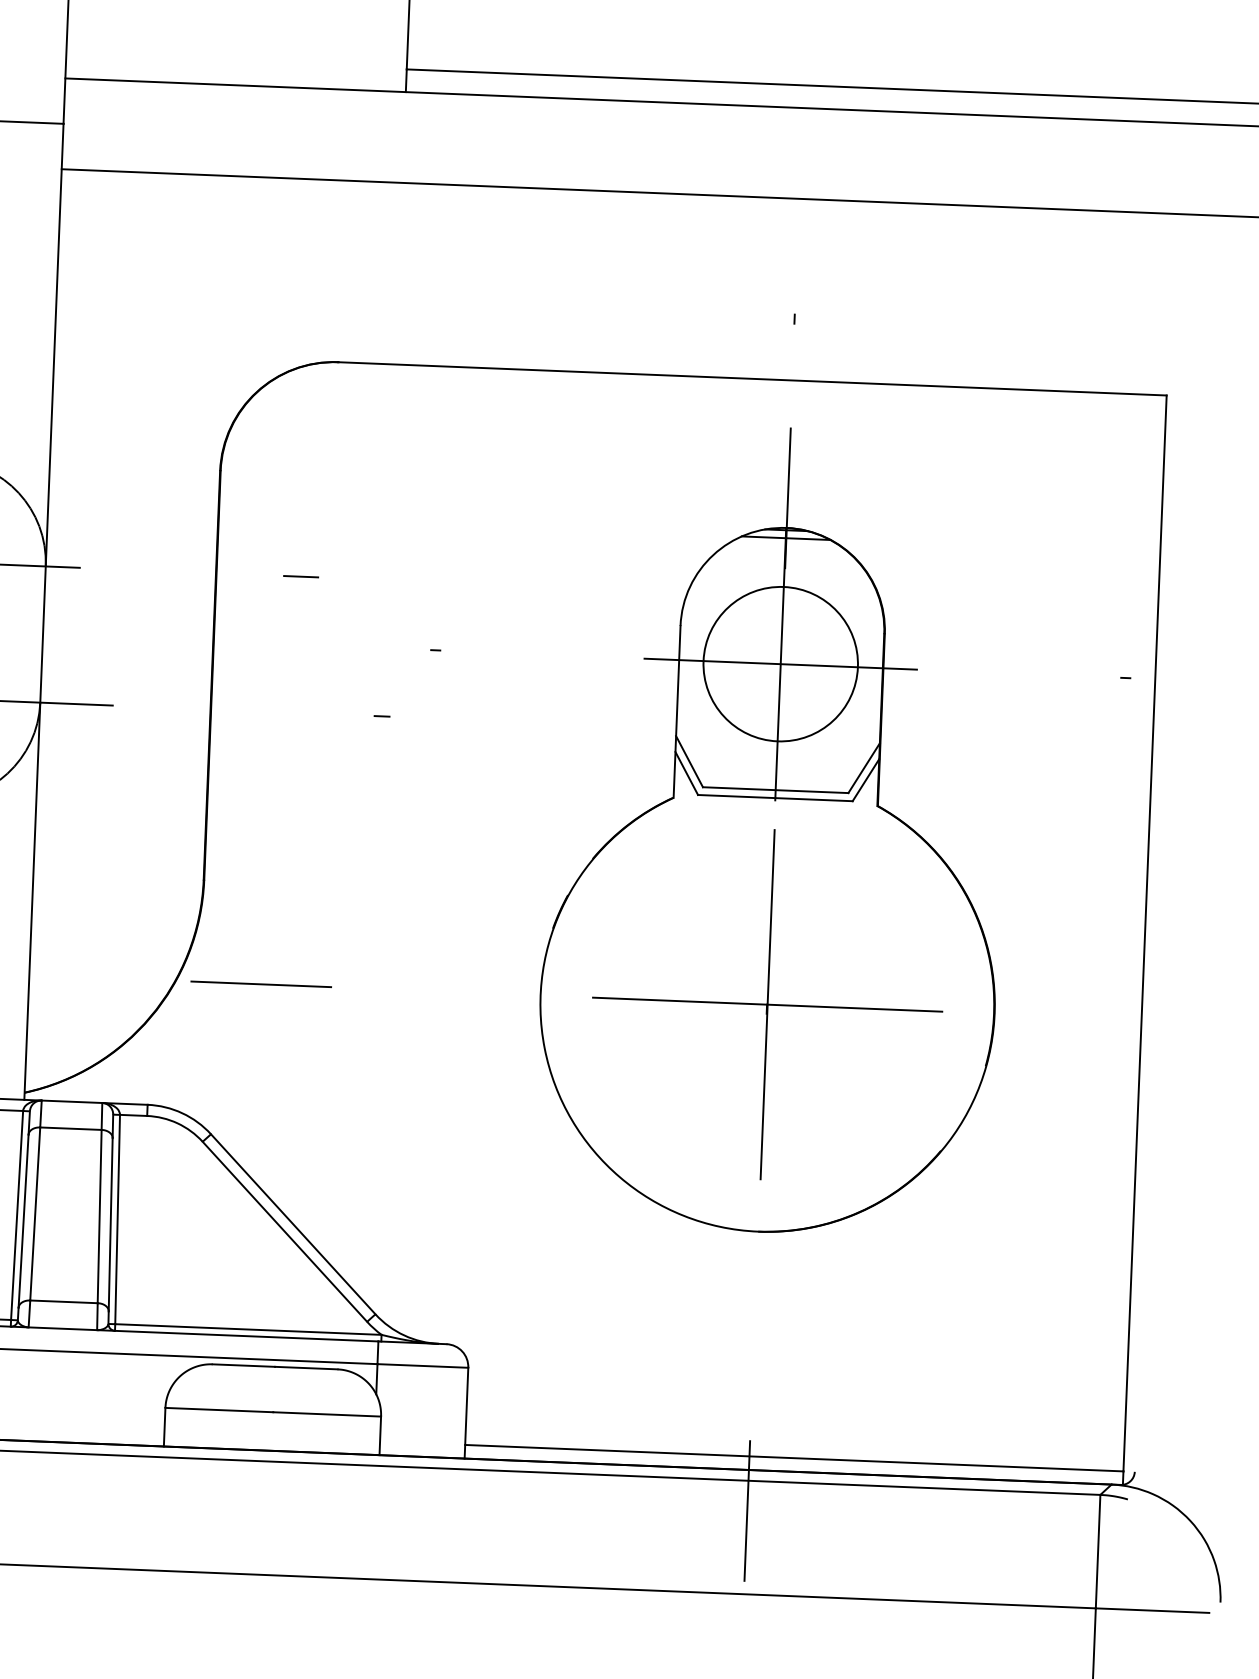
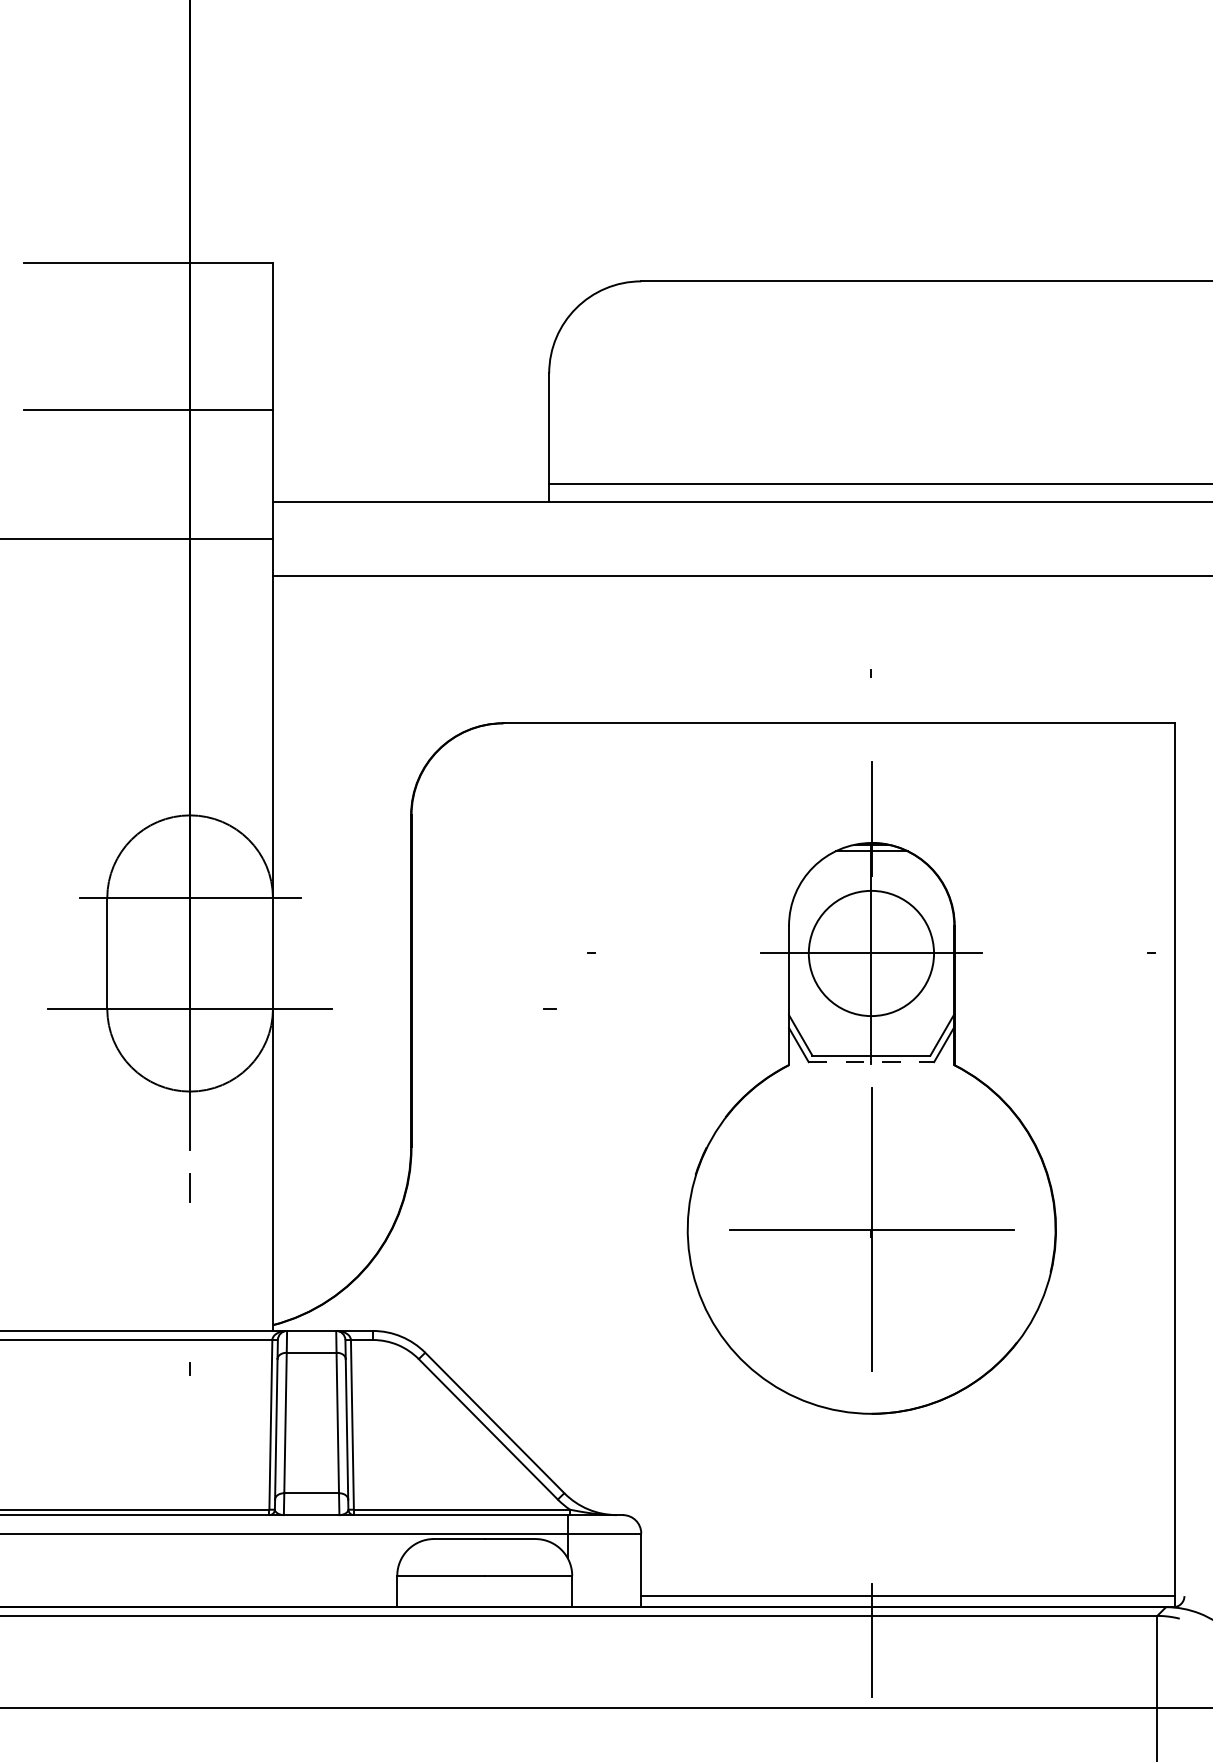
line: (300, 576) -> (479, 898), removed
line: (775, 798) -> (871, 1062), solid -> dashed
line: (260, 984) -> (460, 1229), removed

